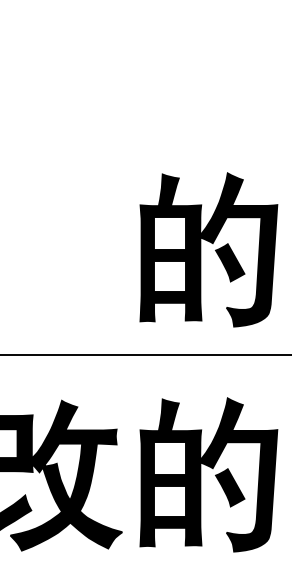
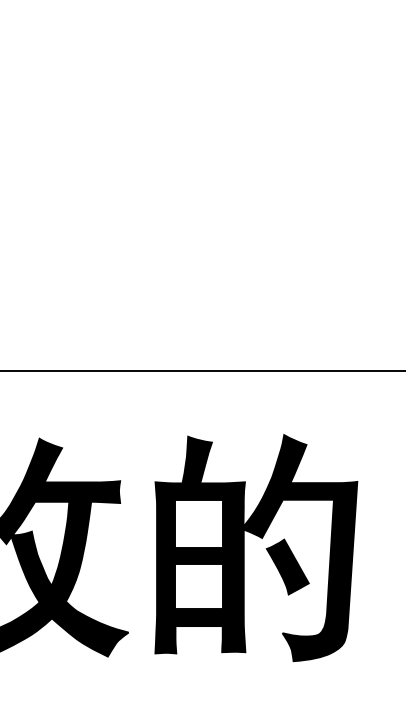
part: (211, 243) -> (260, 206), removed

